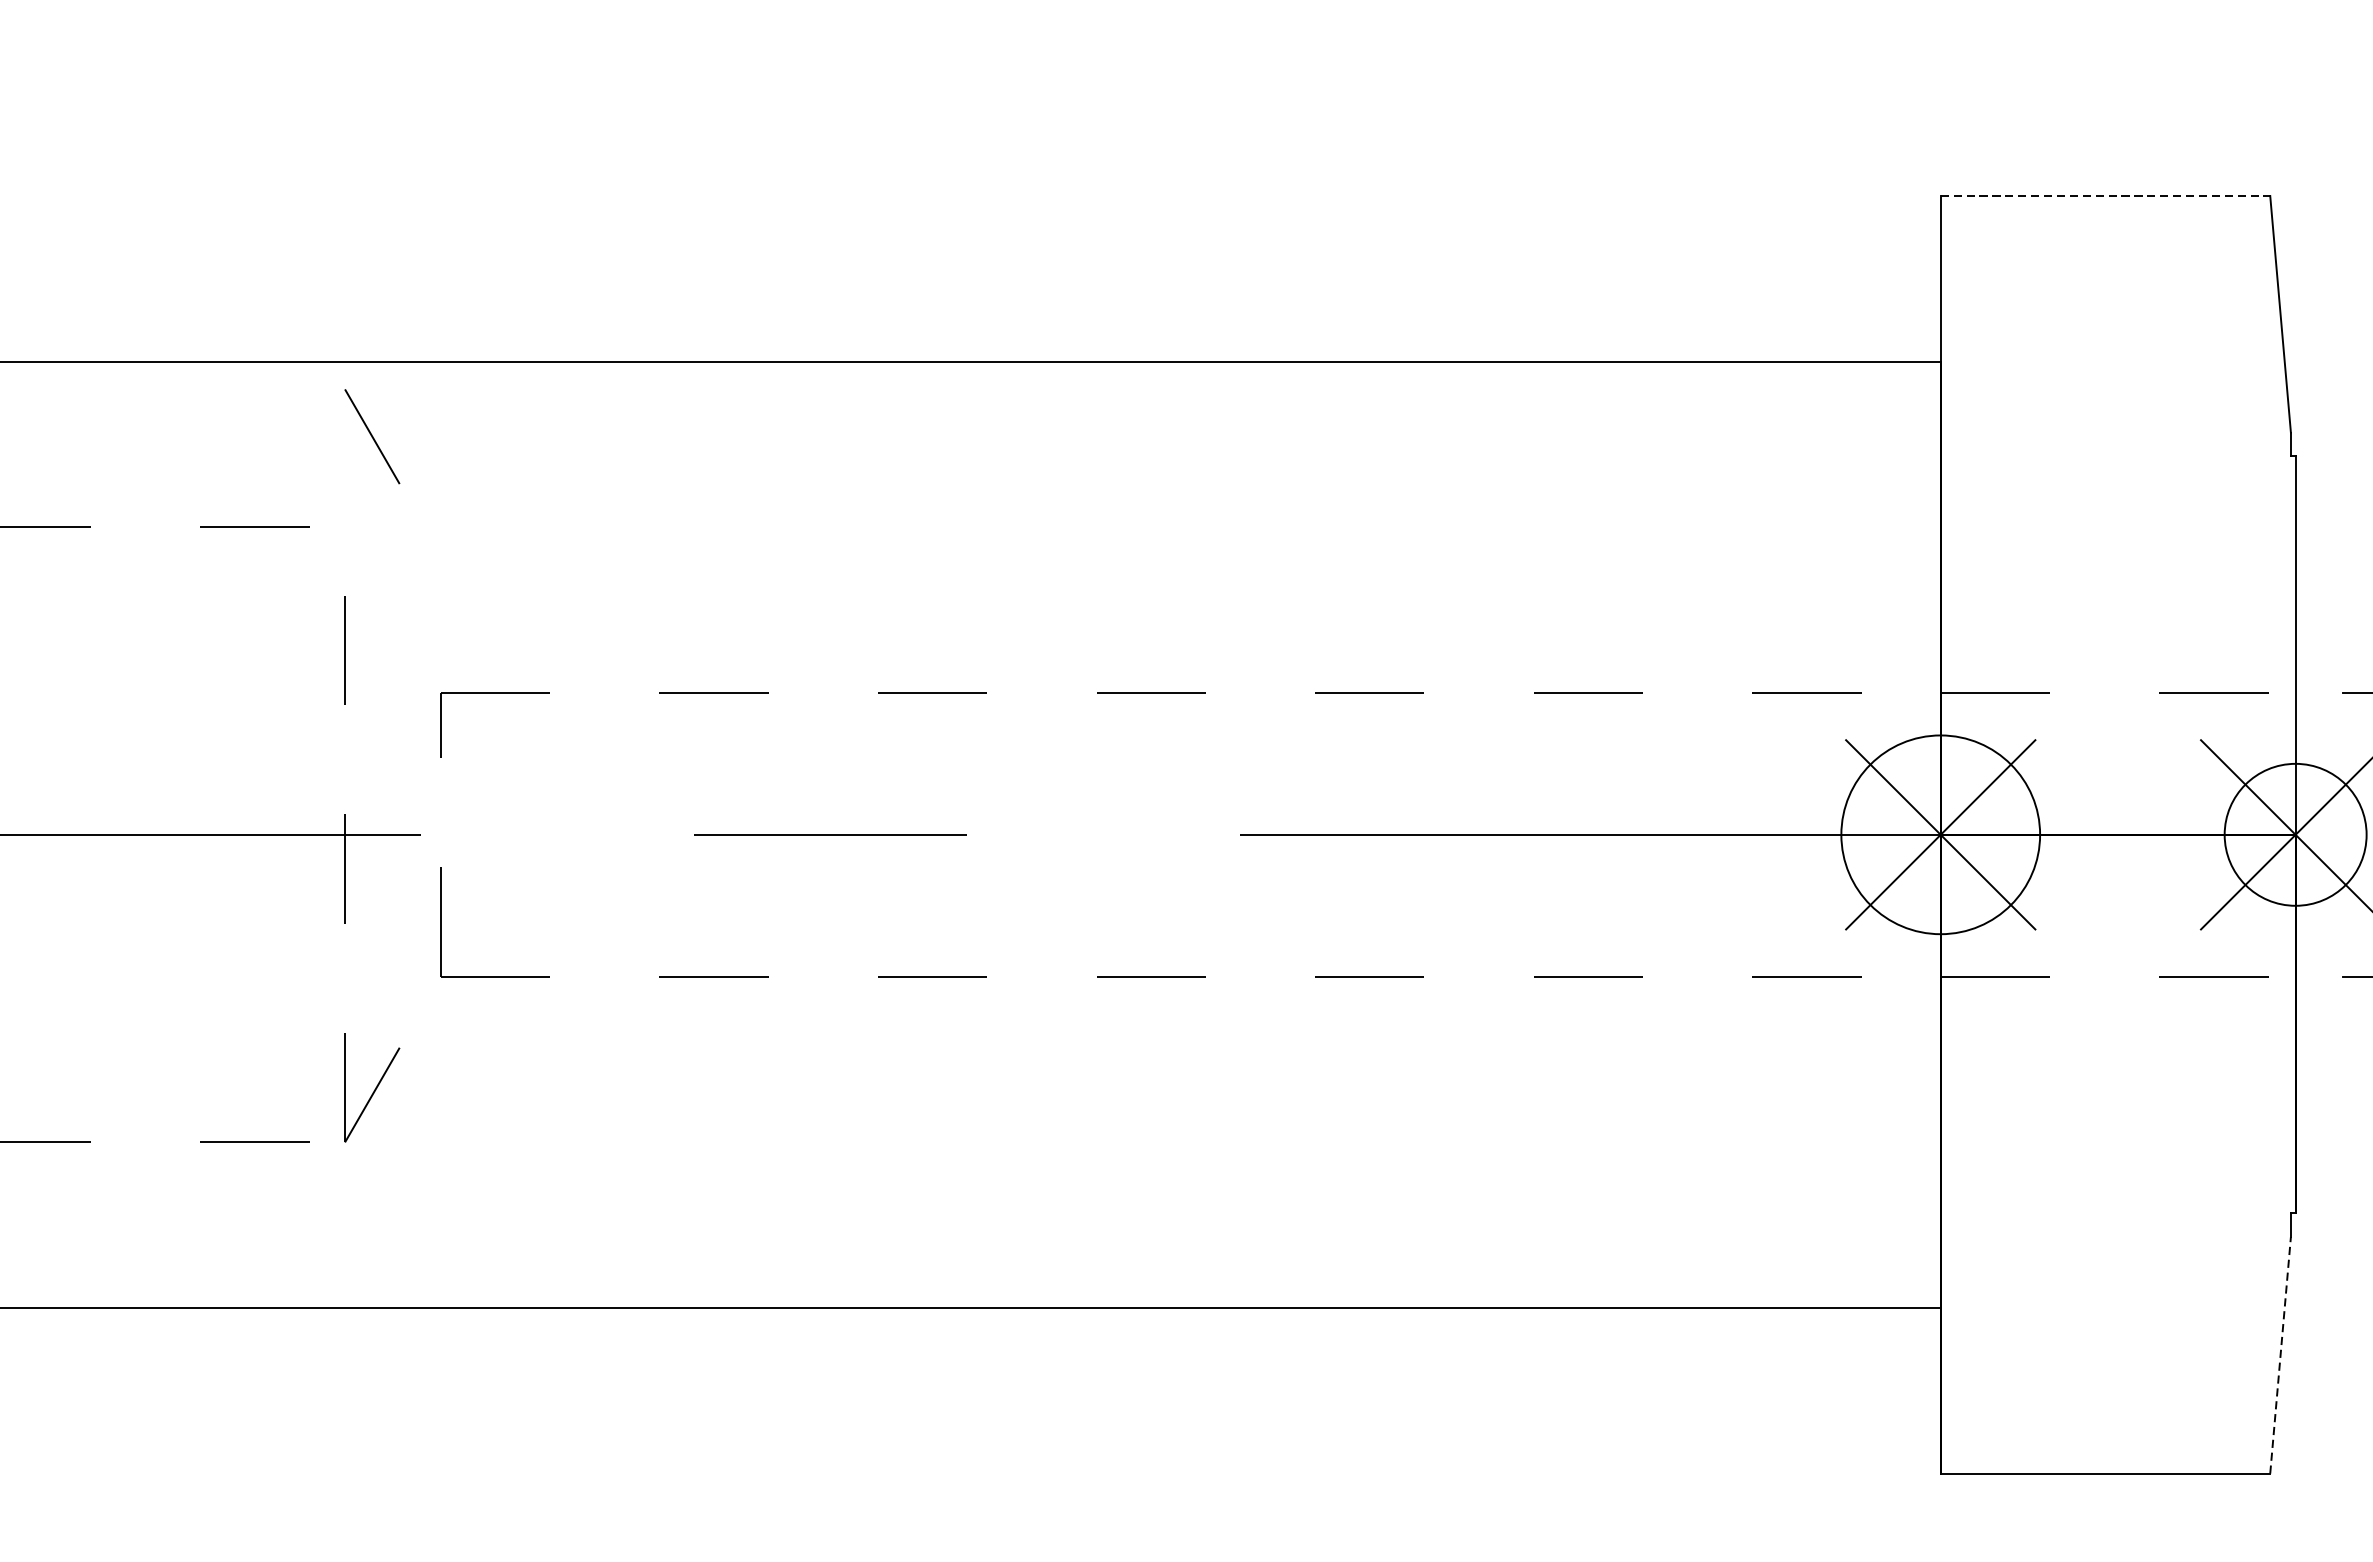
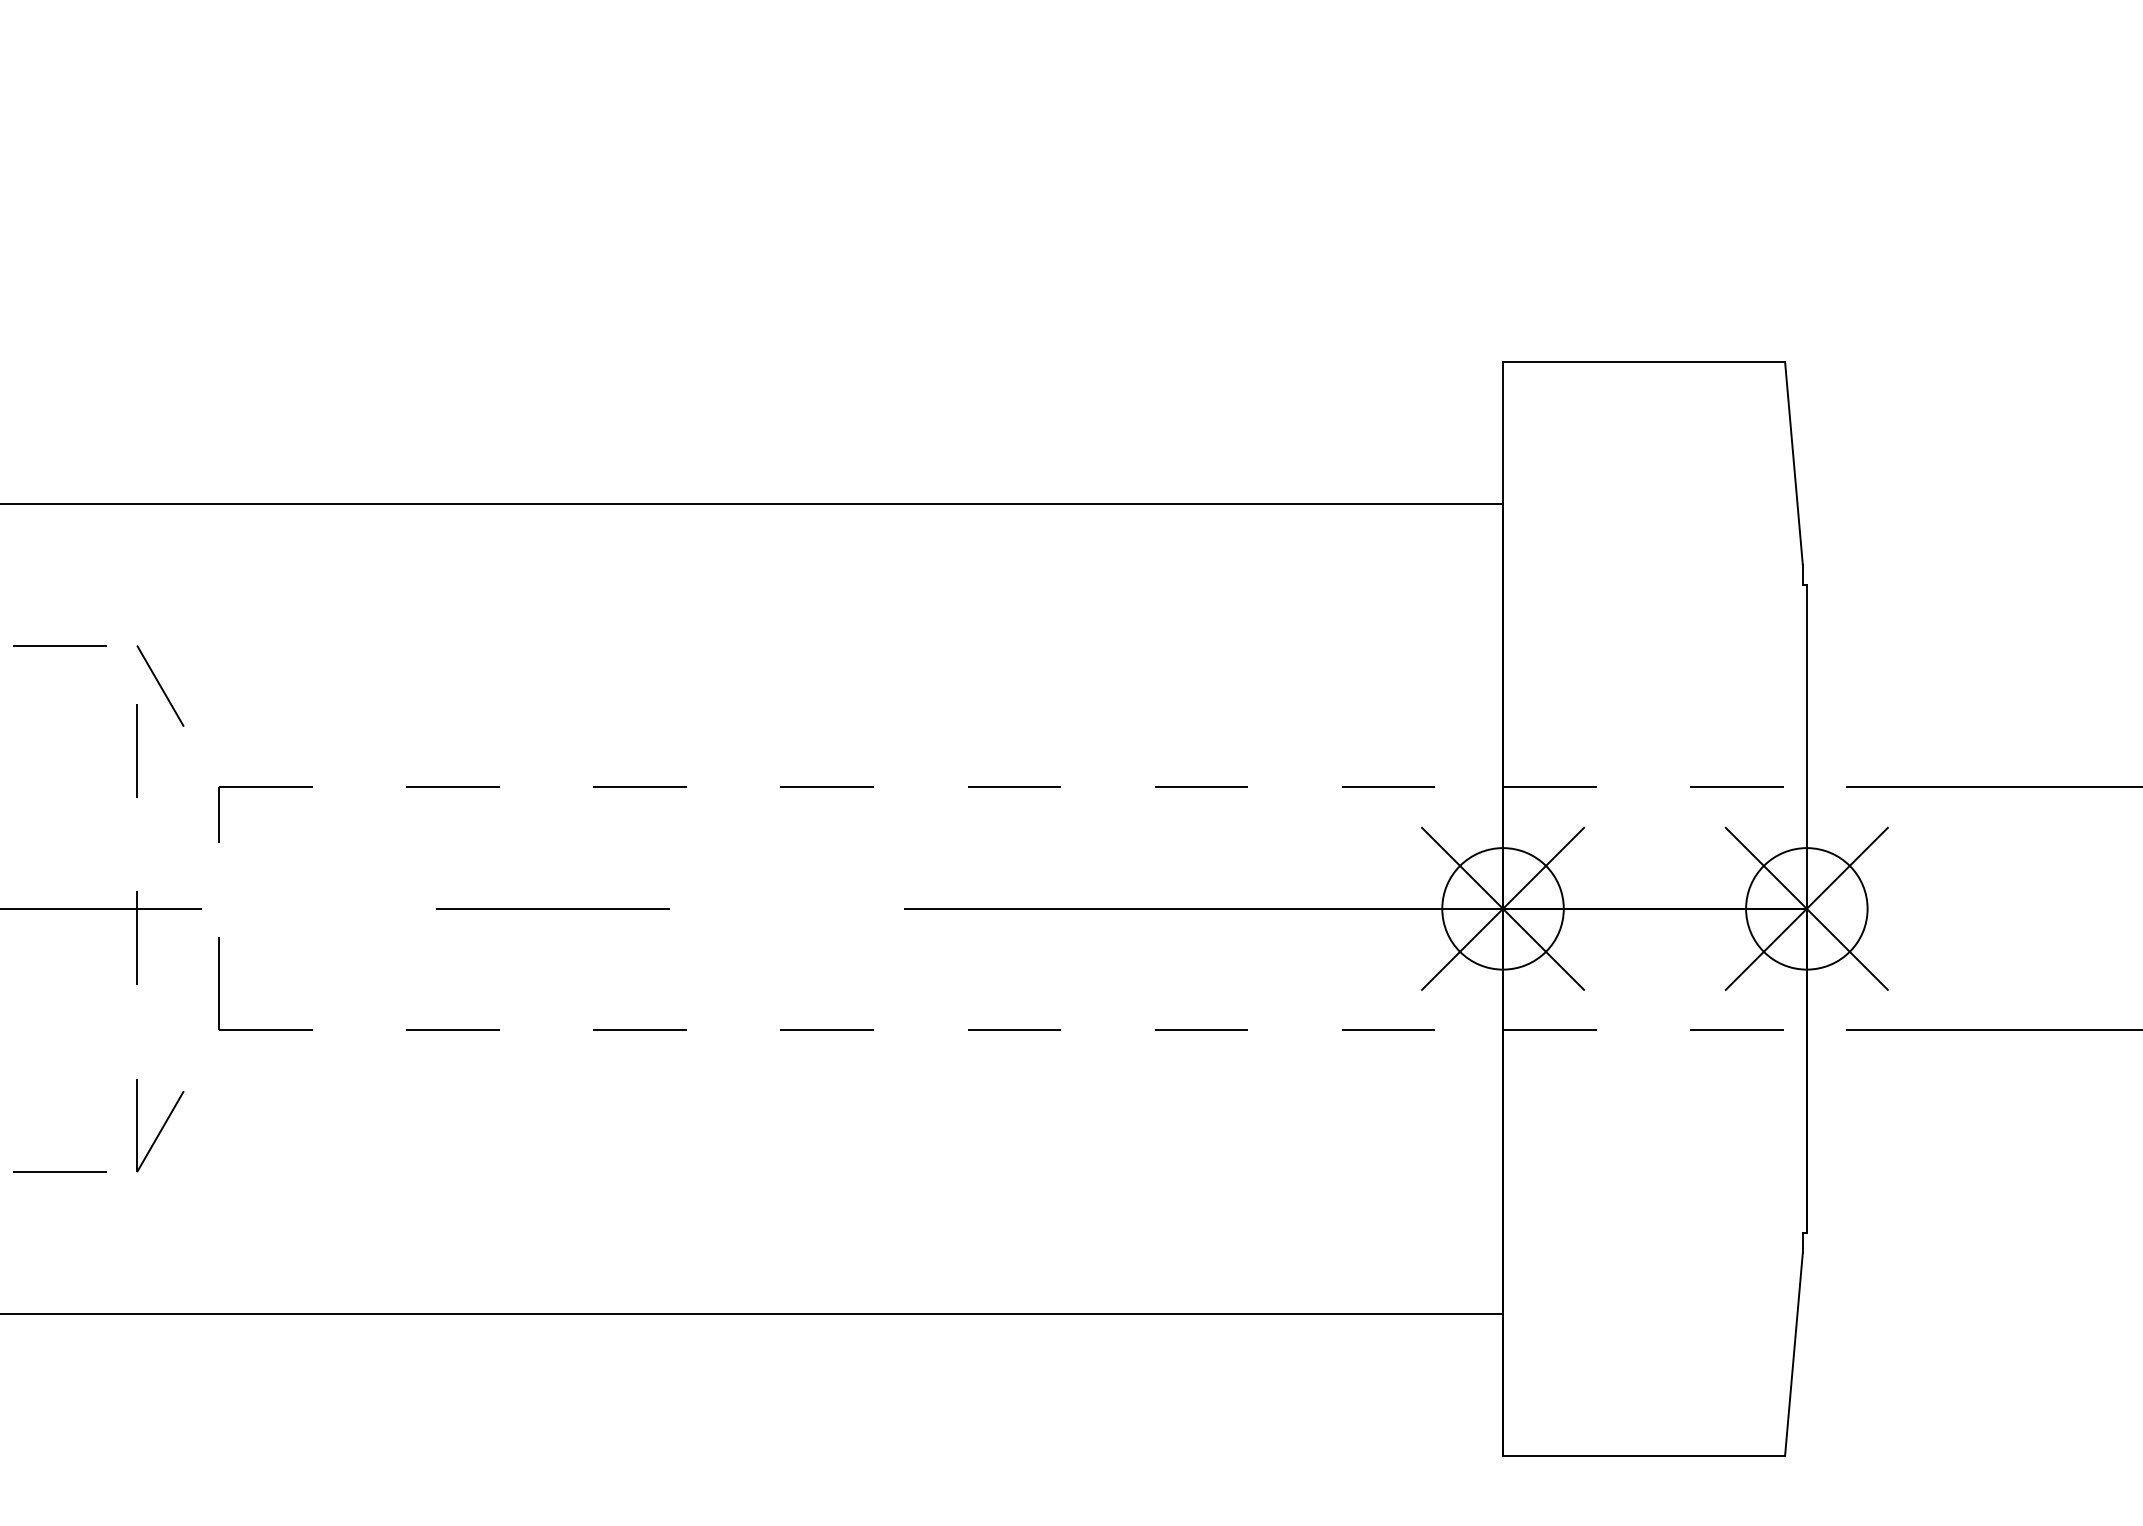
line: (2105, 196) -> (1644, 362), dashed -> solid
line: (372, 436) -> (160, 685), moved
circle: (1940, 834) -> (1502, 908), size x0.71
line: (2280, 1355) -> (1793, 1354), dashed -> solid

